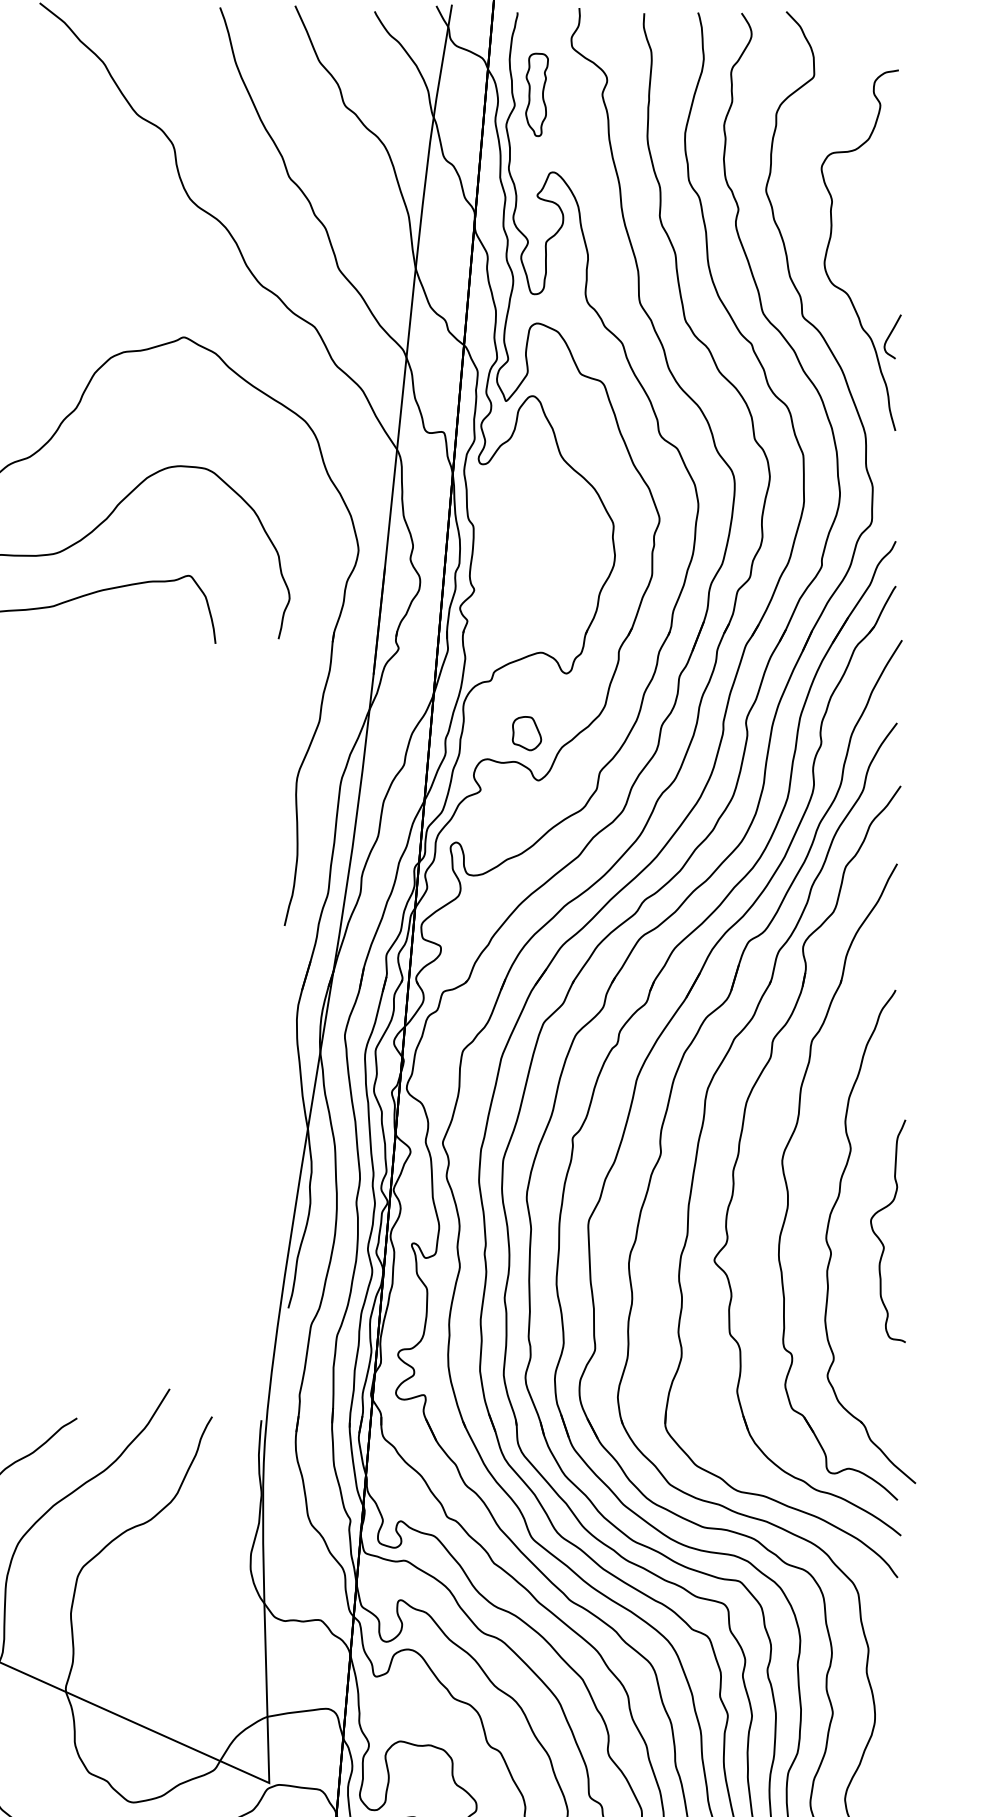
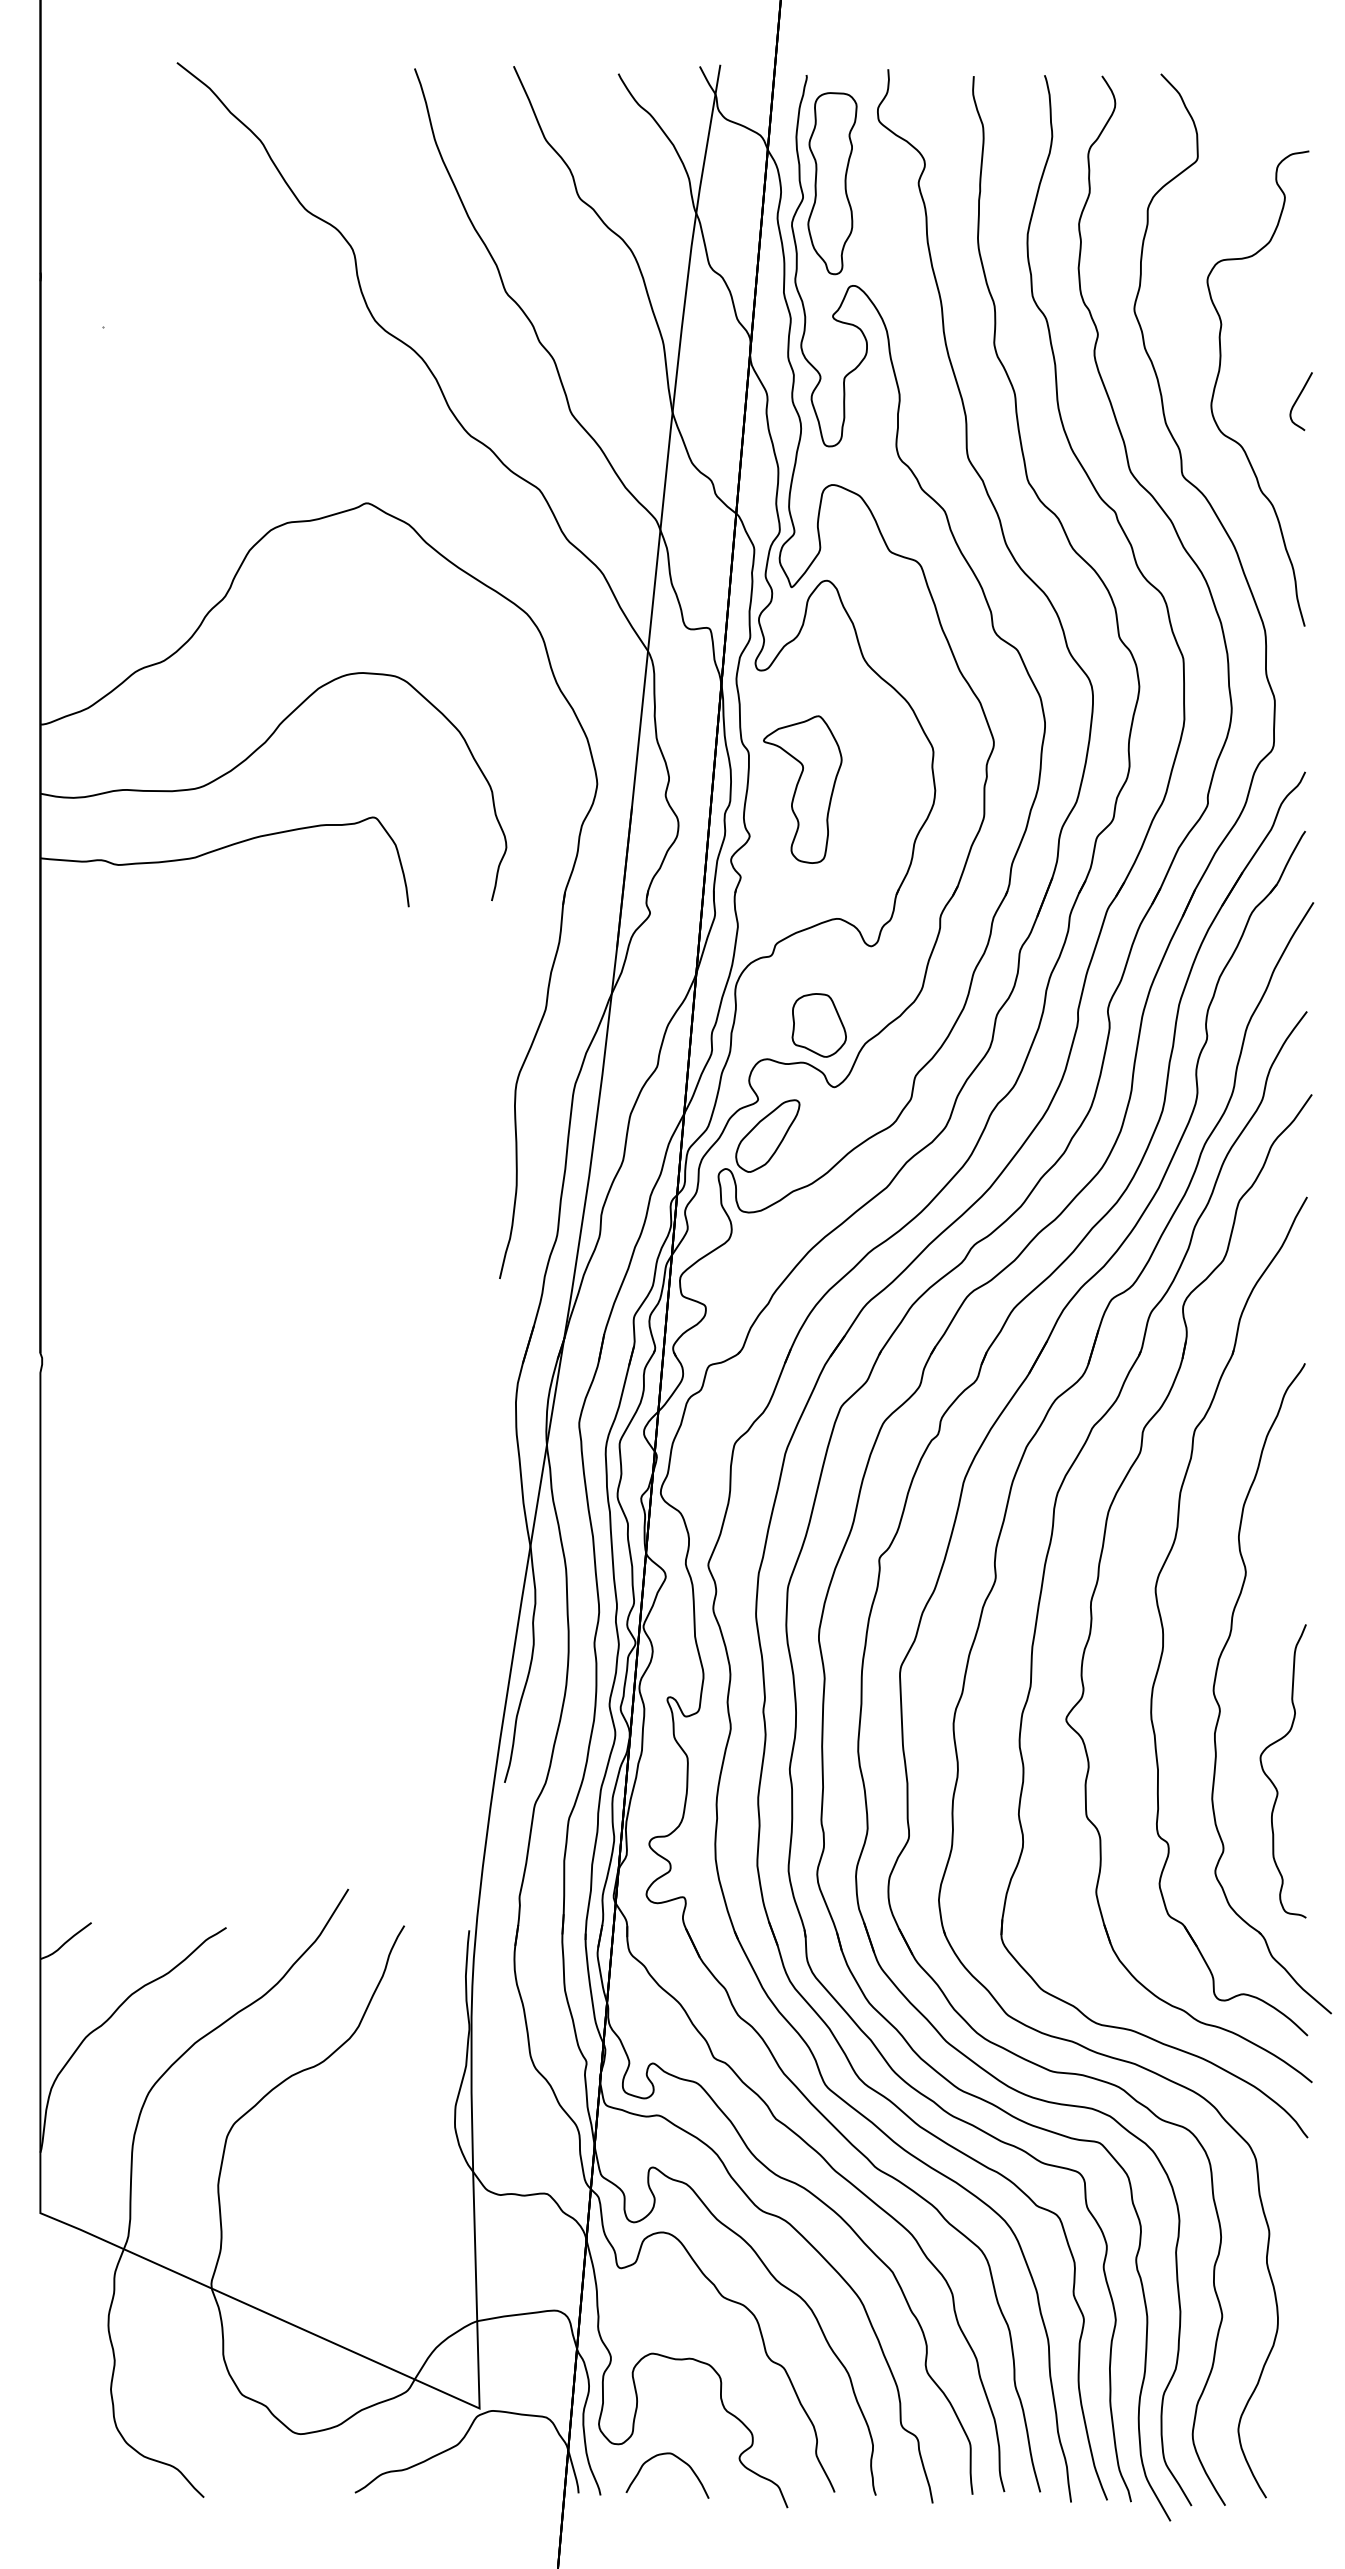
part: (537, 94) -> (832, 183), size x1.67
curve: (890, 335) -> (1298, 399), moved
part: (514, 554) -> (802, 789), added
part: (526, 733) -> (818, 1025), size x1.43
part: (487, 817) -> (767, 1135), added
curve: (879, 1237) -> (1271, 1779), moved

